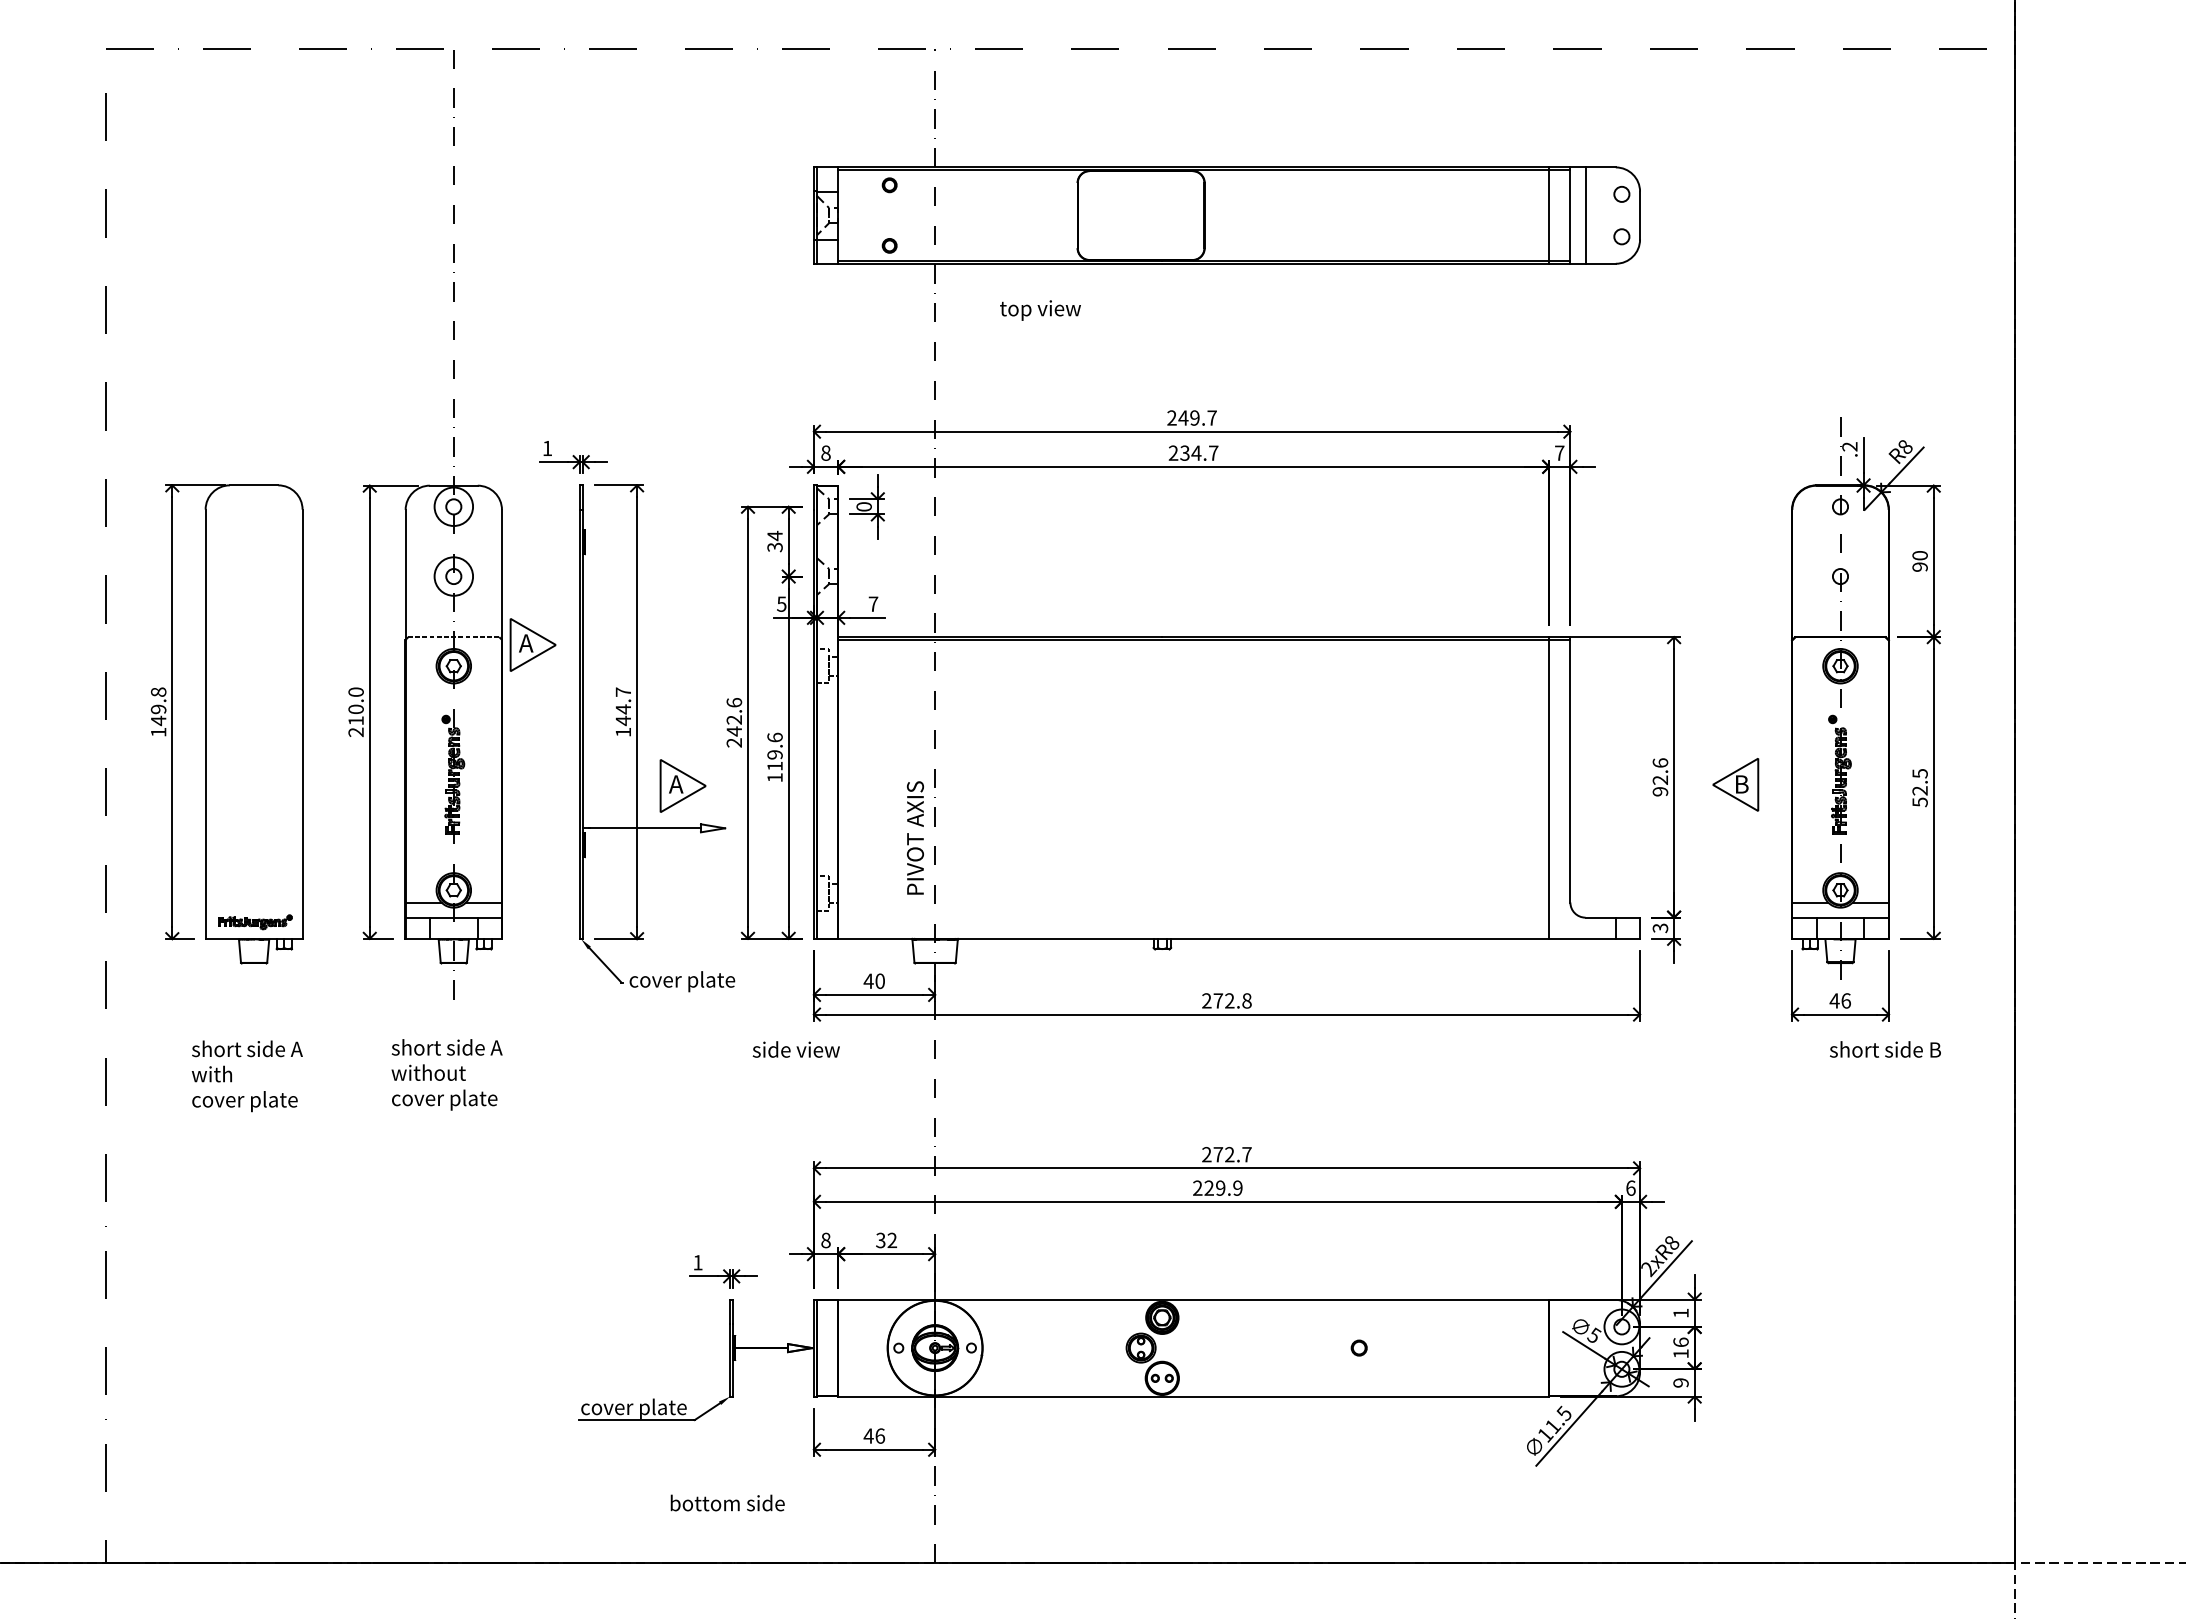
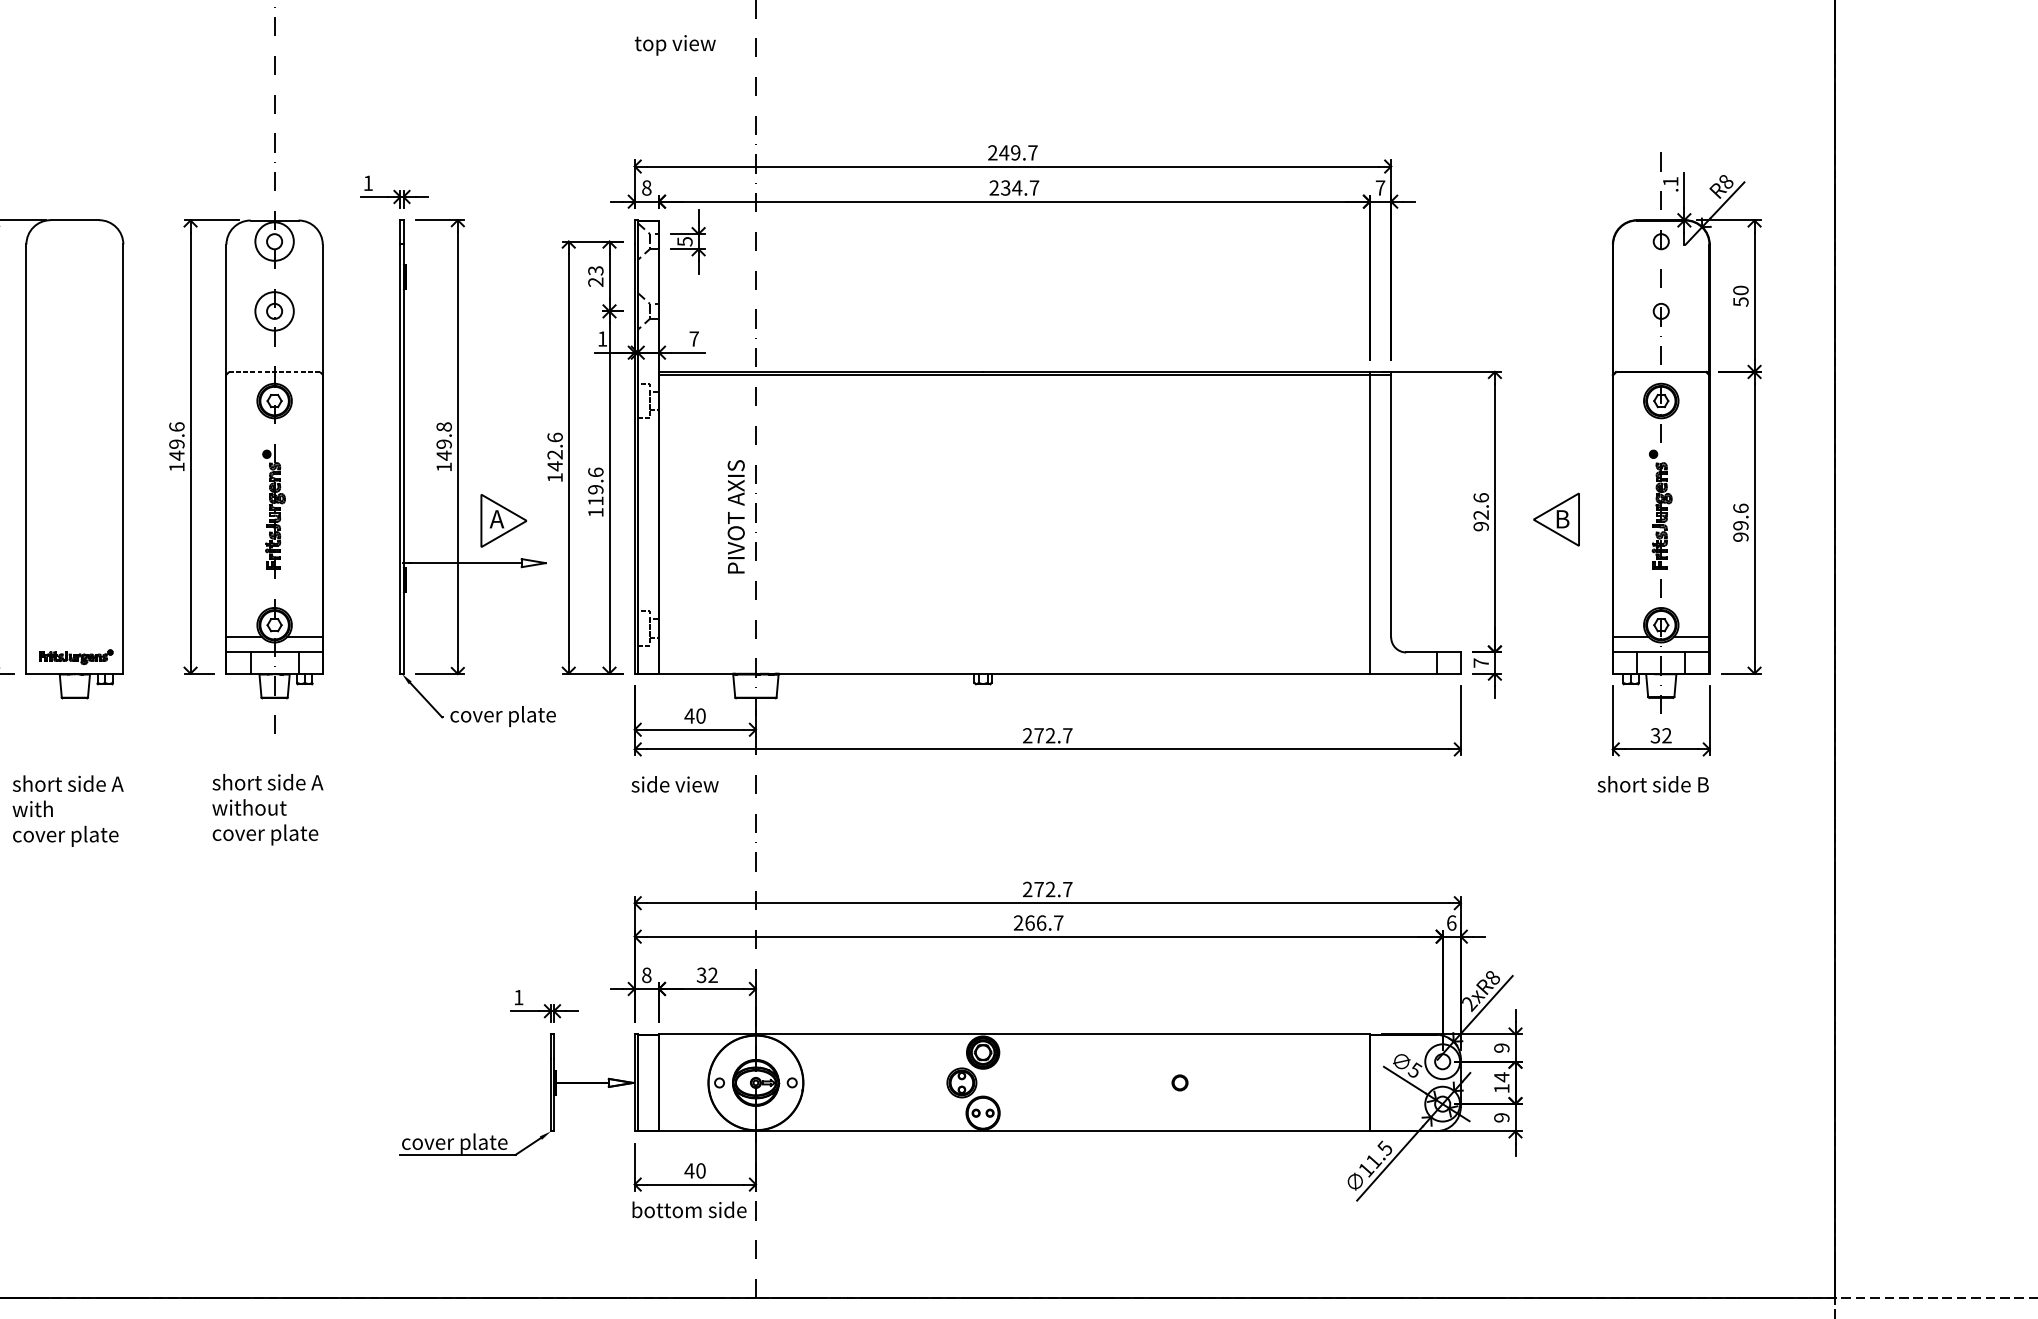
text: (1040, 310) -> (675, 45), moved
text: (1849, 446) -> (1670, 181), .2 -> .1
text: (863, 506) -> (684, 241), 0 -> 5
text: (774, 541) -> (595, 276), 34 -> 23
text: (1919, 566) -> (1740, 301), 90 -> 50
text: (781, 603) -> (602, 338), 5 -> 1
part: (532, 644) -> (353, 379), removed
text: (623, 700) -> (444, 435), 144.7 -> 149.8
text: (355, 712) -> (176, 447), 210.0 -> 149.6
text: (733, 742) -> (554, 477), 242.6 -> 142.6
text: (1919, 787) -> (1740, 522), 52.5 -> 99.6
text: (915, 837) -> (736, 516), moved
text: (1660, 928) -> (1481, 663), 3 -> 7
text: (1246, 1000) -> (1067, 735), 272.8 -> 272.7
text: (1839, 1000) -> (1660, 735), 46 -> 32
text: (795, 1049) -> (674, 784), moved
text: (1885, 1049) -> (1653, 784), moved
text: (1223, 1187) -> (1044, 922), 229.9 -> 266.7
text: (1680, 1312) -> (1501, 1047), 1 -> 9
text: (1680, 1342) -> (1501, 1077), 16 -> 14
text: (880, 1435) -> (701, 1170), 46 -> 40
text: (727, 1502) -> (689, 1209), moved

